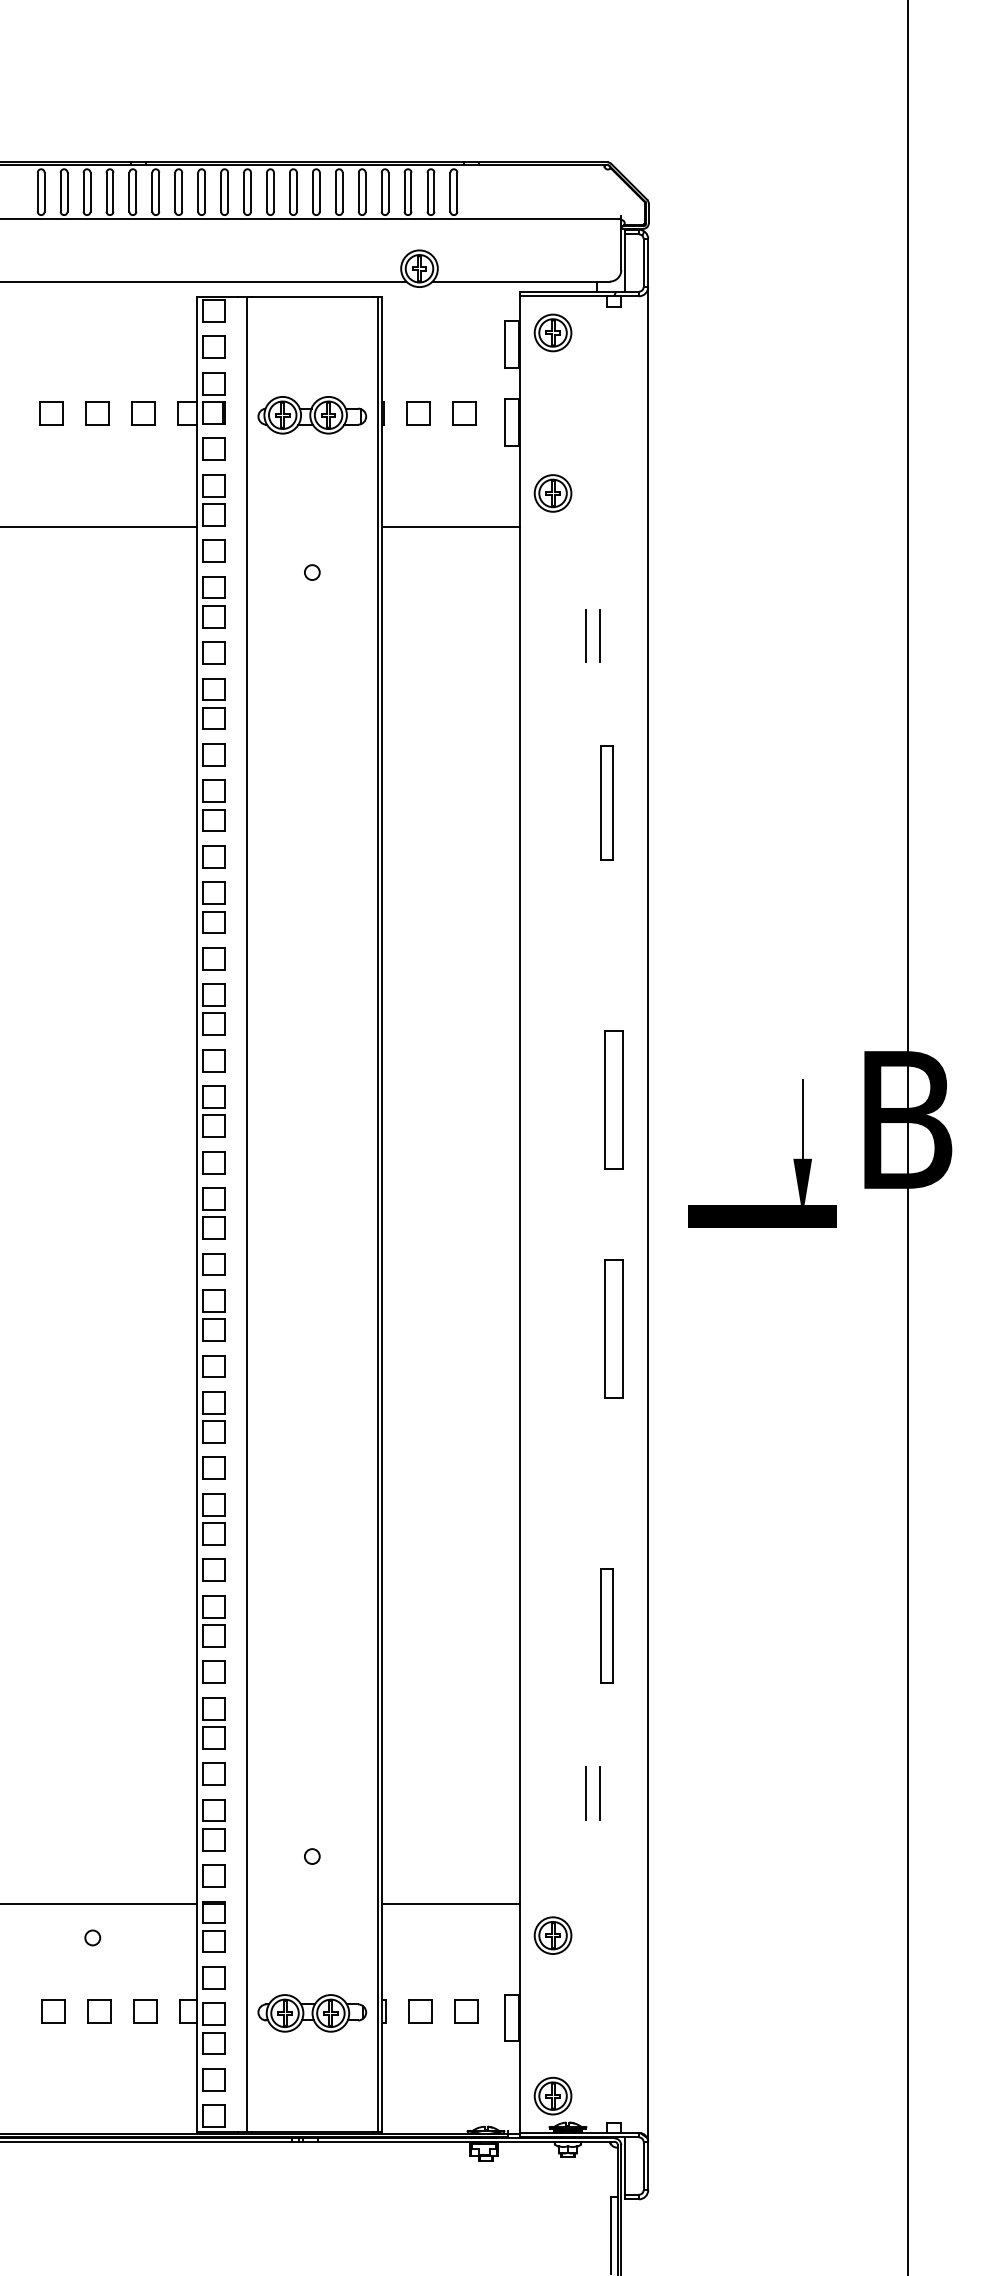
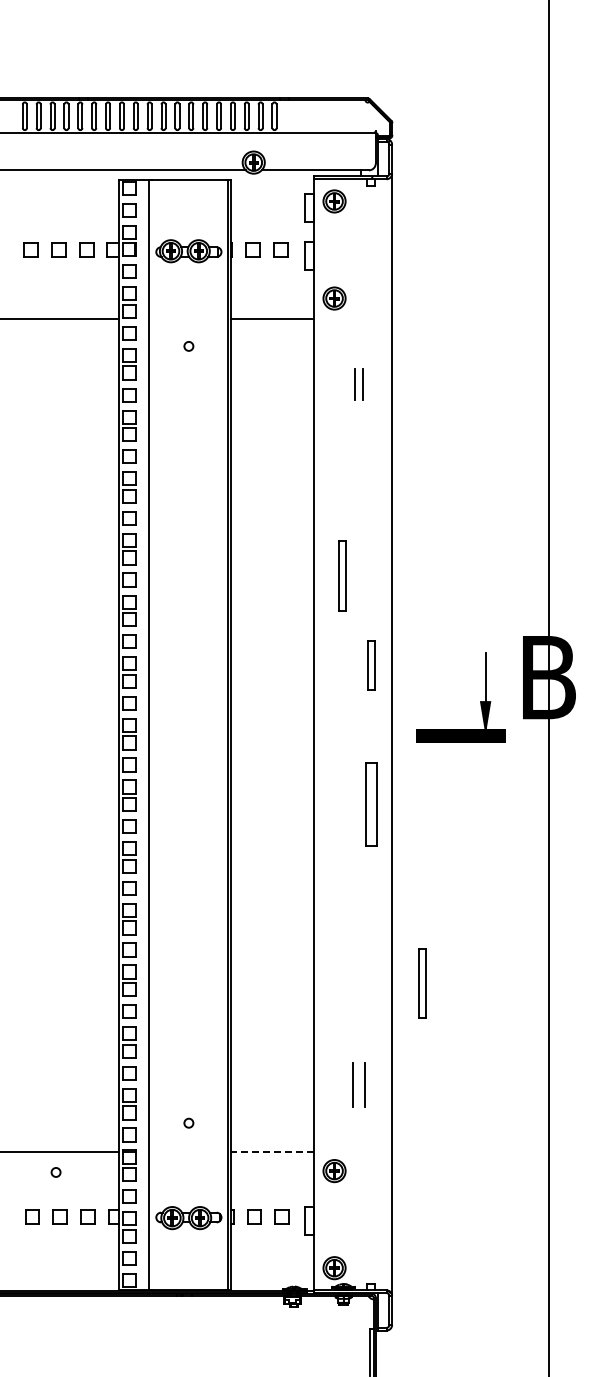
part: (607, 802) -> (342, 575), moved
part: (614, 1099) -> (371, 665), size x0.6
part: (607, 1625) -> (422, 983), moved
part: (592, 1792) -> (358, 1084), size x1.4
line: (450, 1903) -> (272, 1151), solid -> dashed

